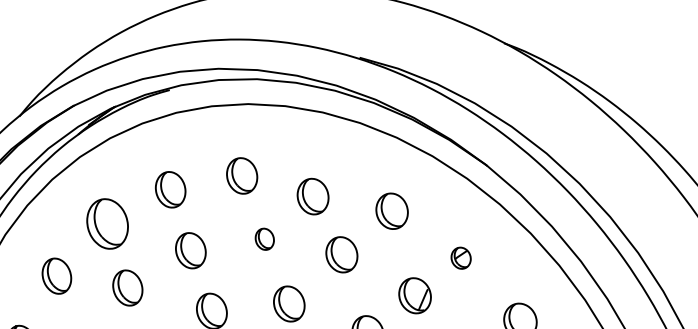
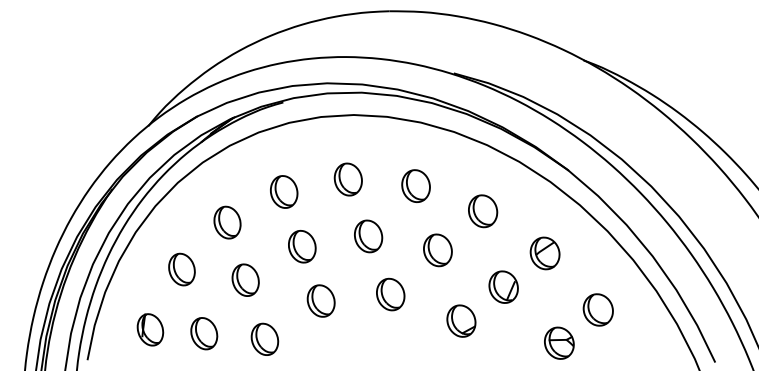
part: (312, 195) -> (415, 185), moved
part: (107, 223) -> (227, 222), size x0.71
part: (264, 239) -> (368, 236), size x1.67
part: (460, 258) -> (544, 253), size x1.67

